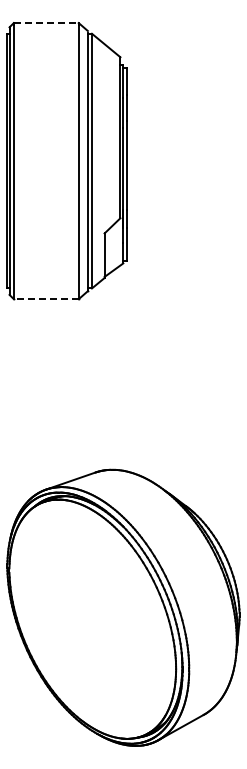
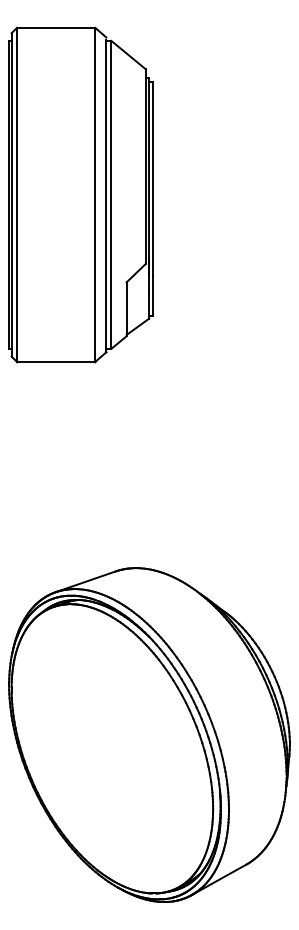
line: (46, 23) -> (56, 28), dashed -> solid
line: (45, 299) -> (55, 362), dashed -> solid

